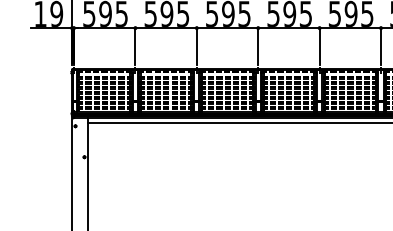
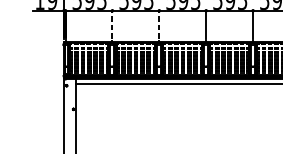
line: (135, 45) -> (112, 24), solid -> dashed
line: (196, 45) -> (159, 24), solid -> dashed

